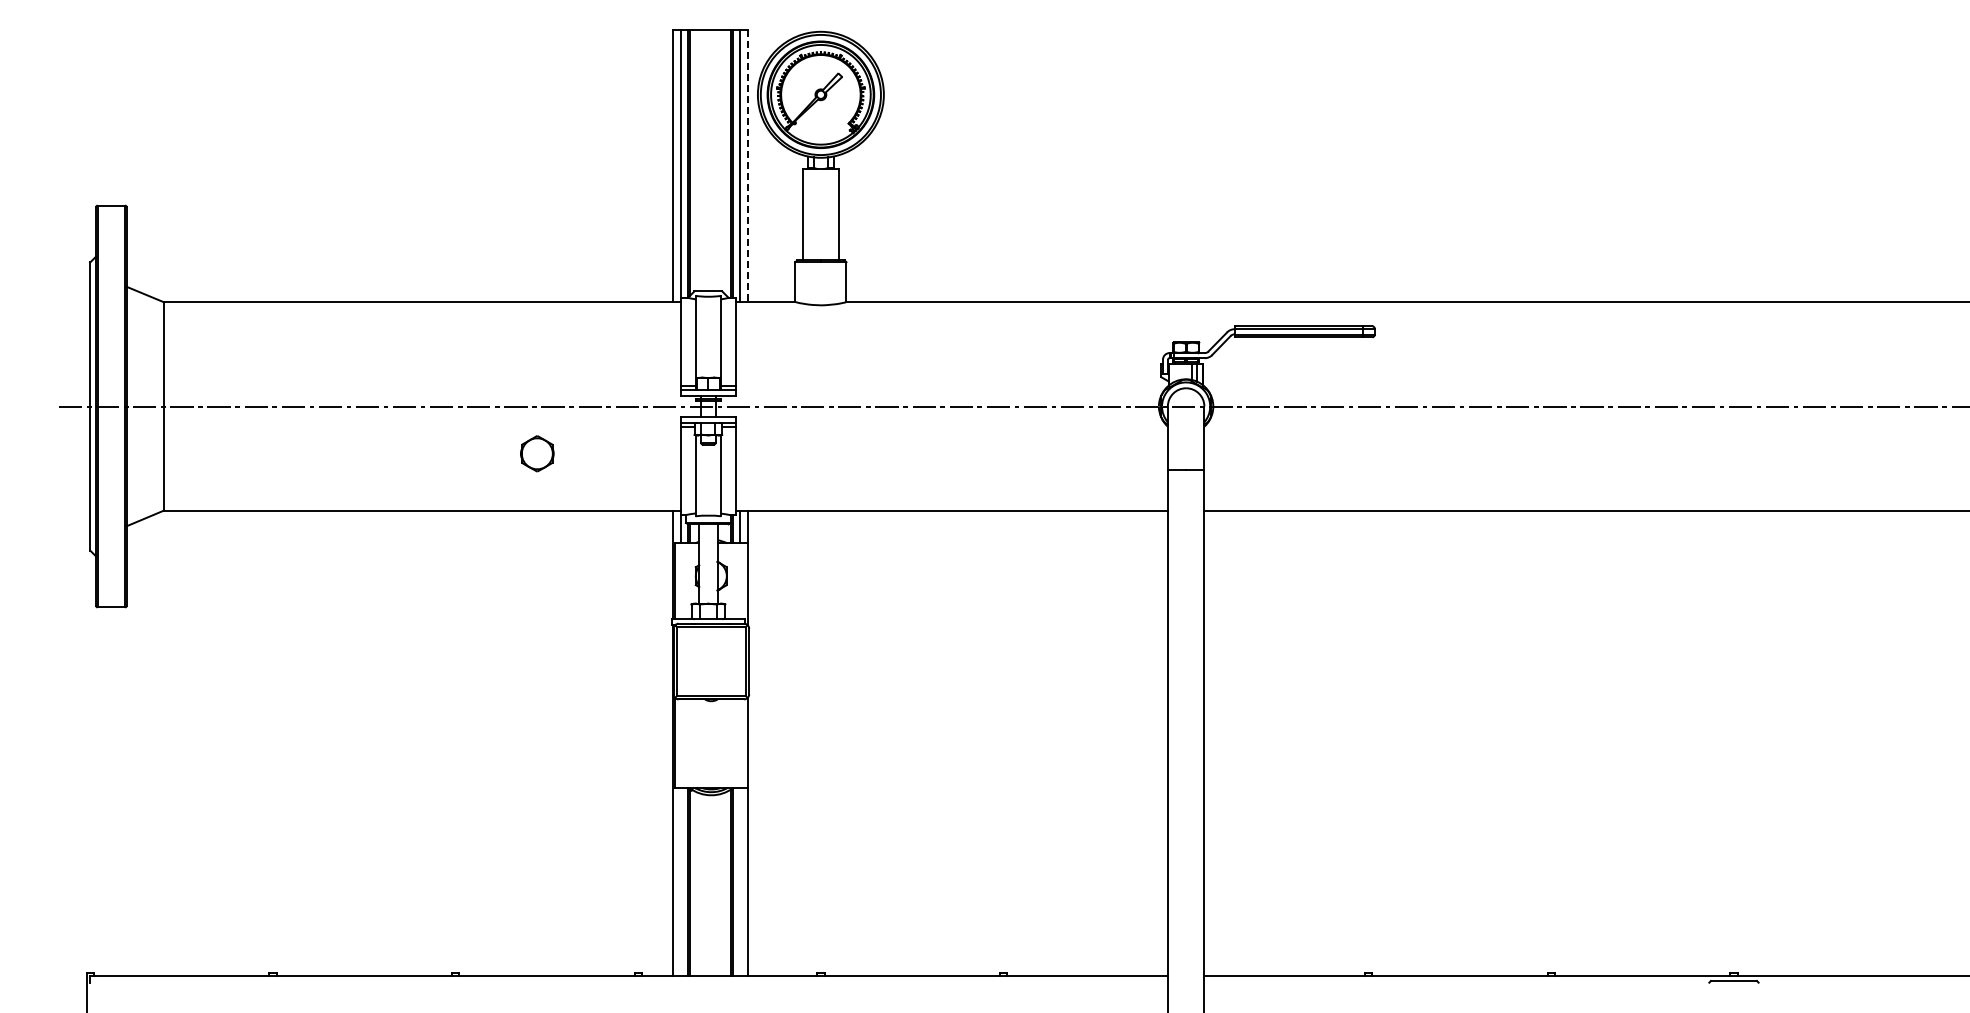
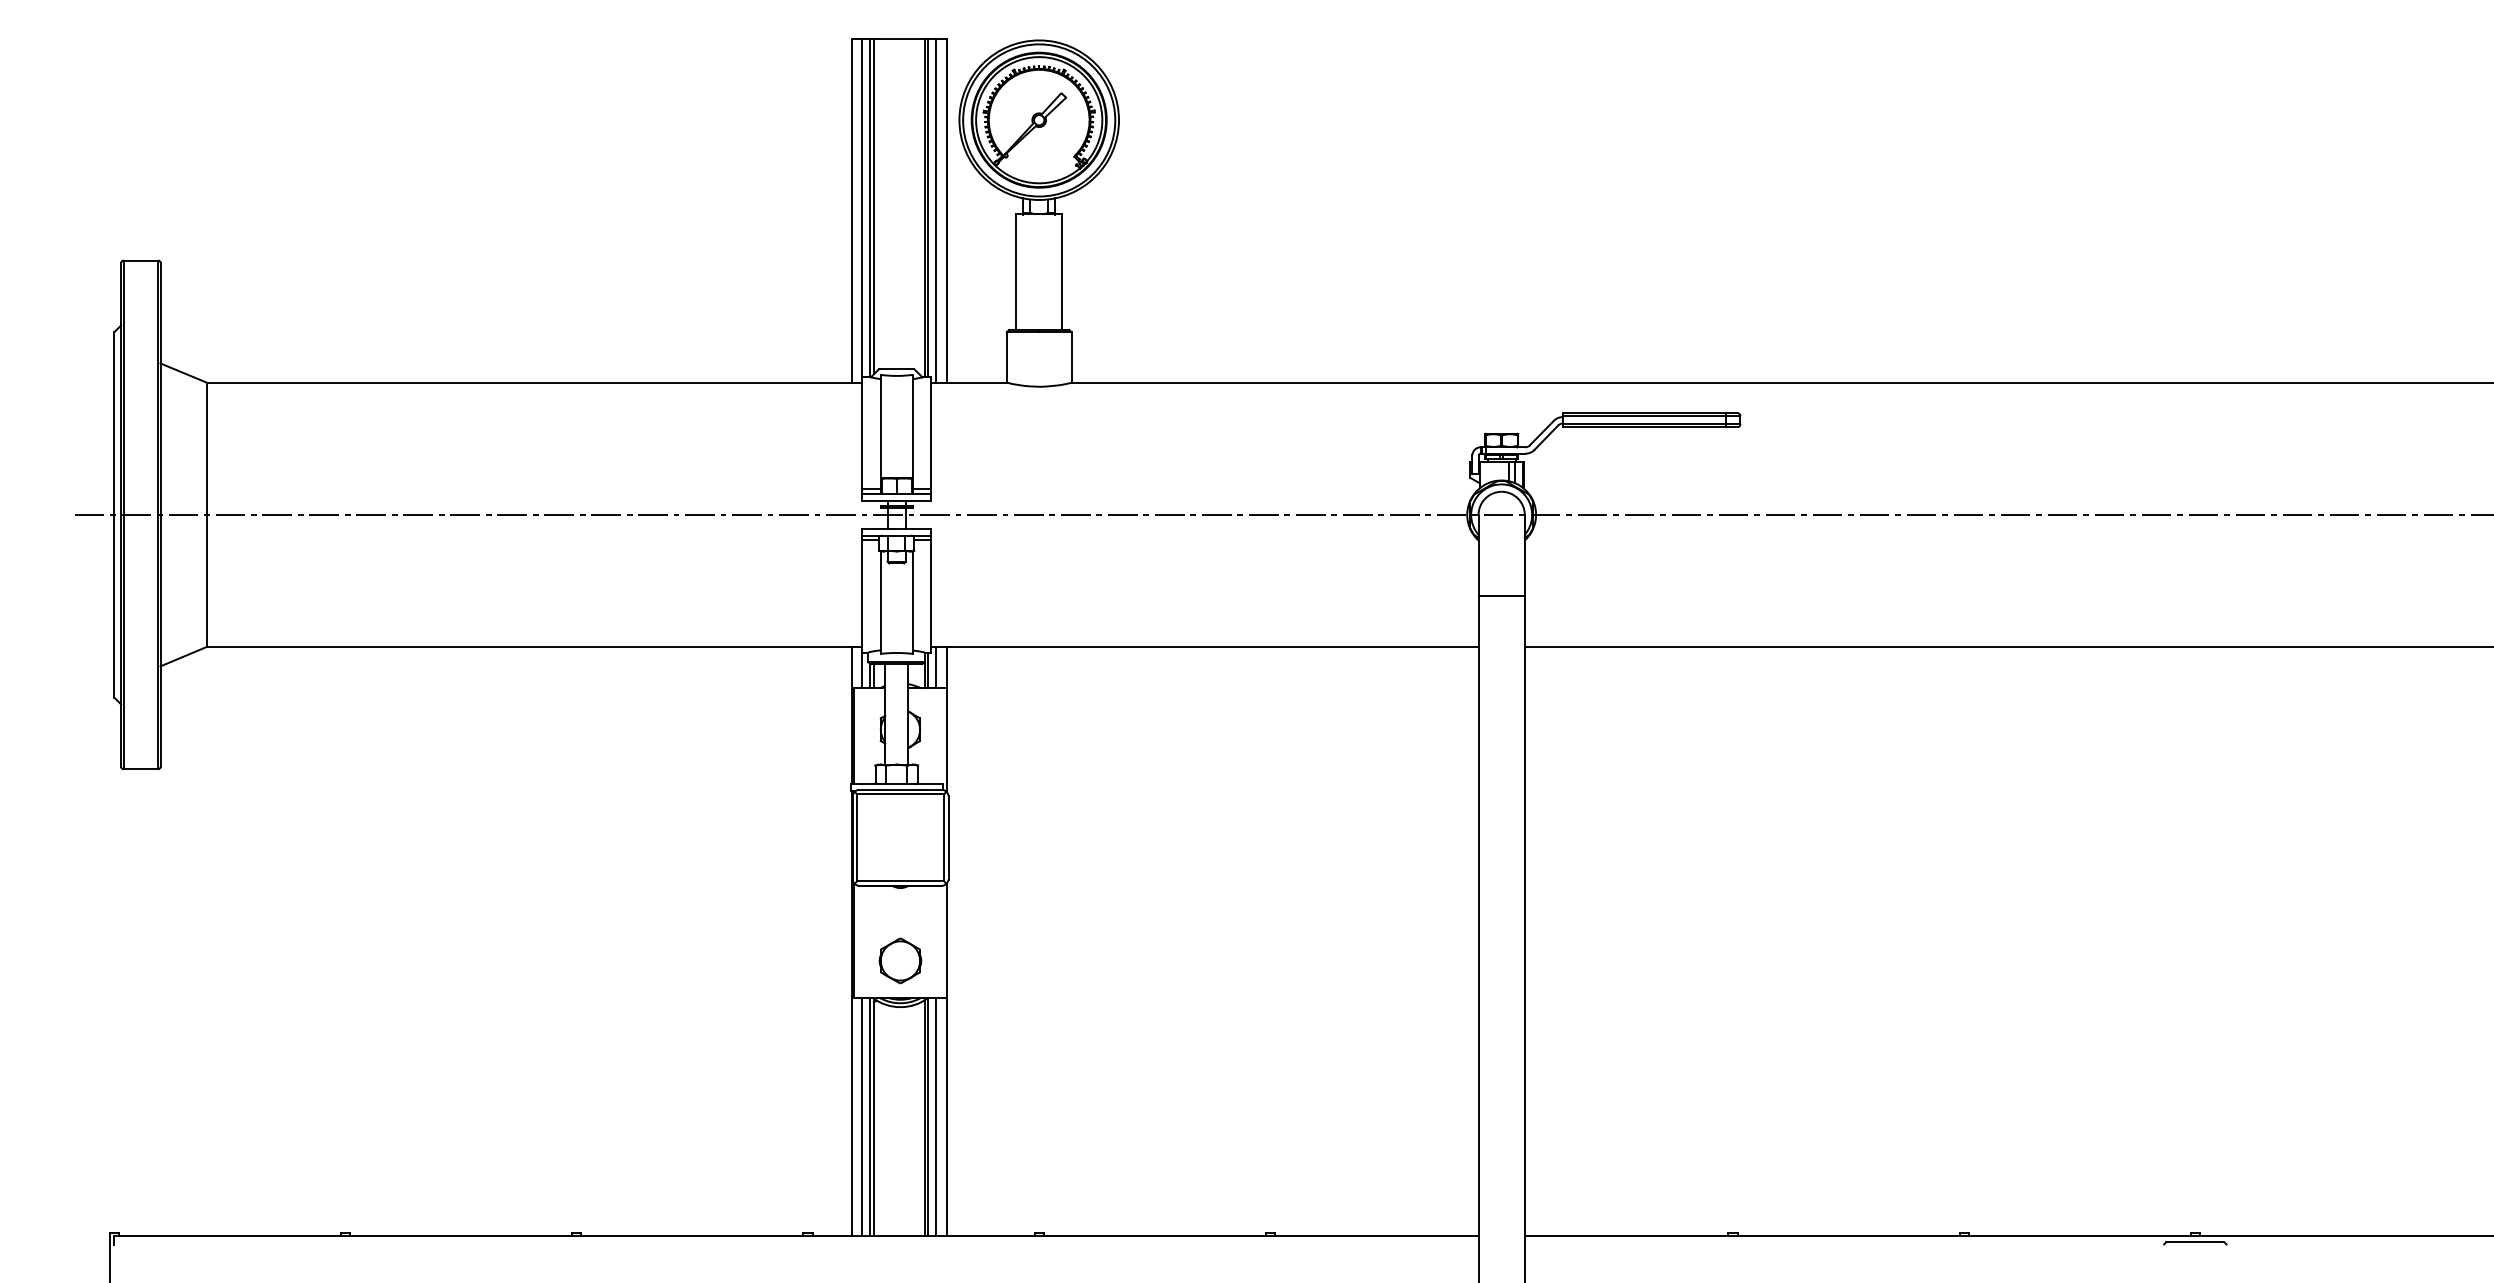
line: (747, 166) -> (946, 210), dashed -> solid
part: (537, 453) -> (900, 960), moved
line: (681, 882) -> (862, 1117), added
line: (739, 882) -> (936, 1117), added

